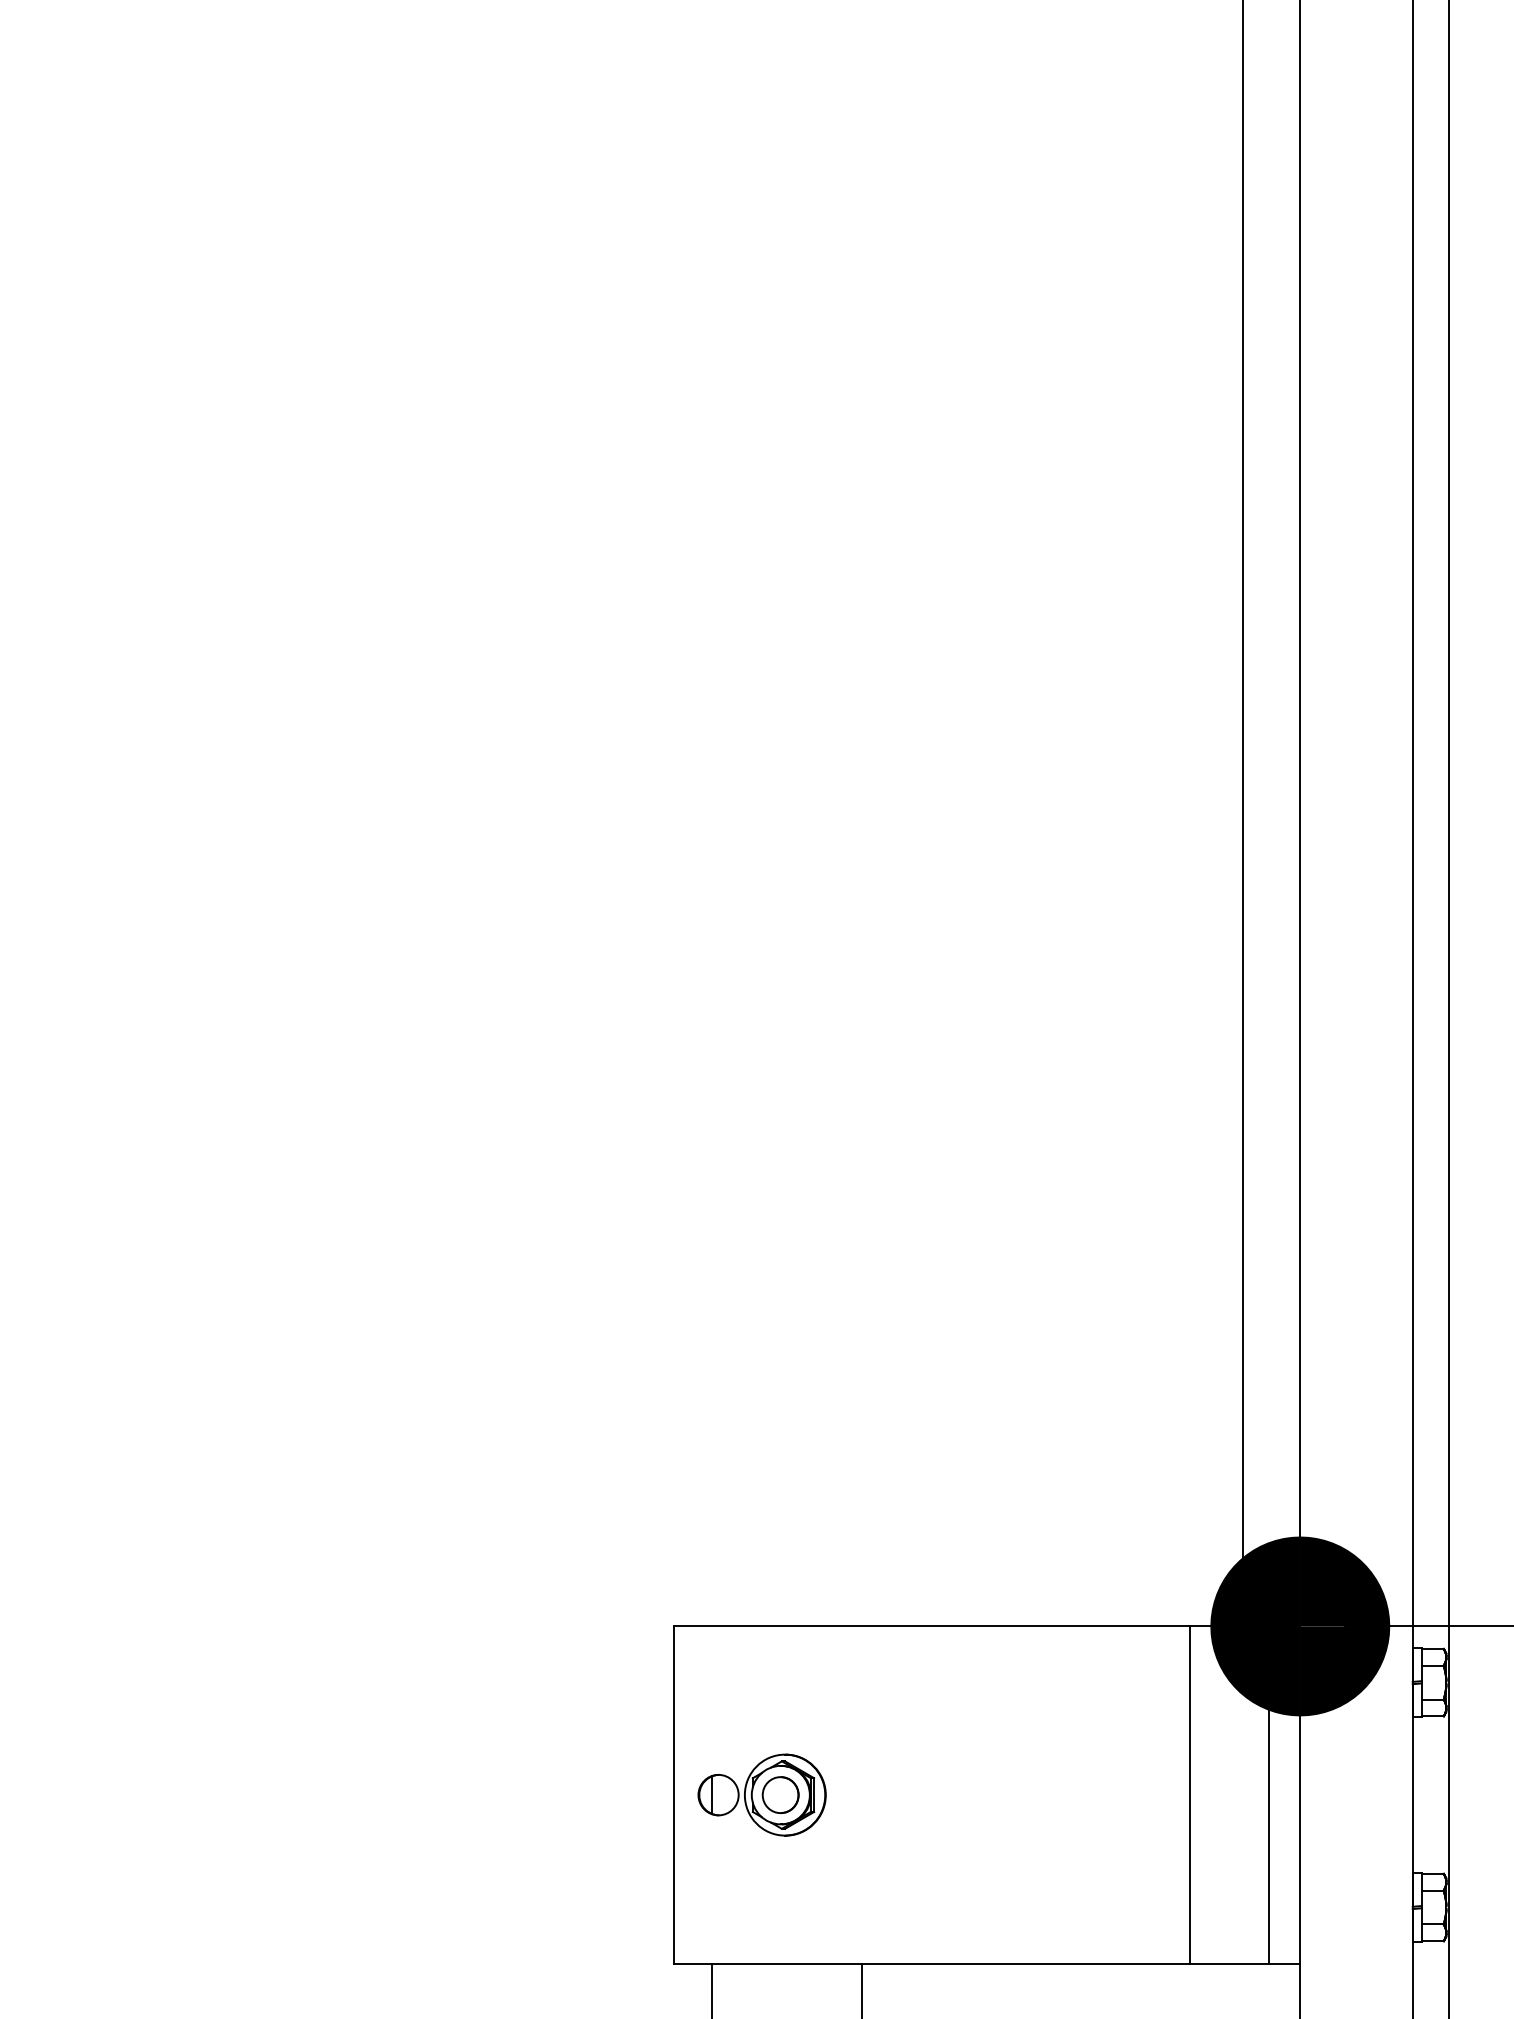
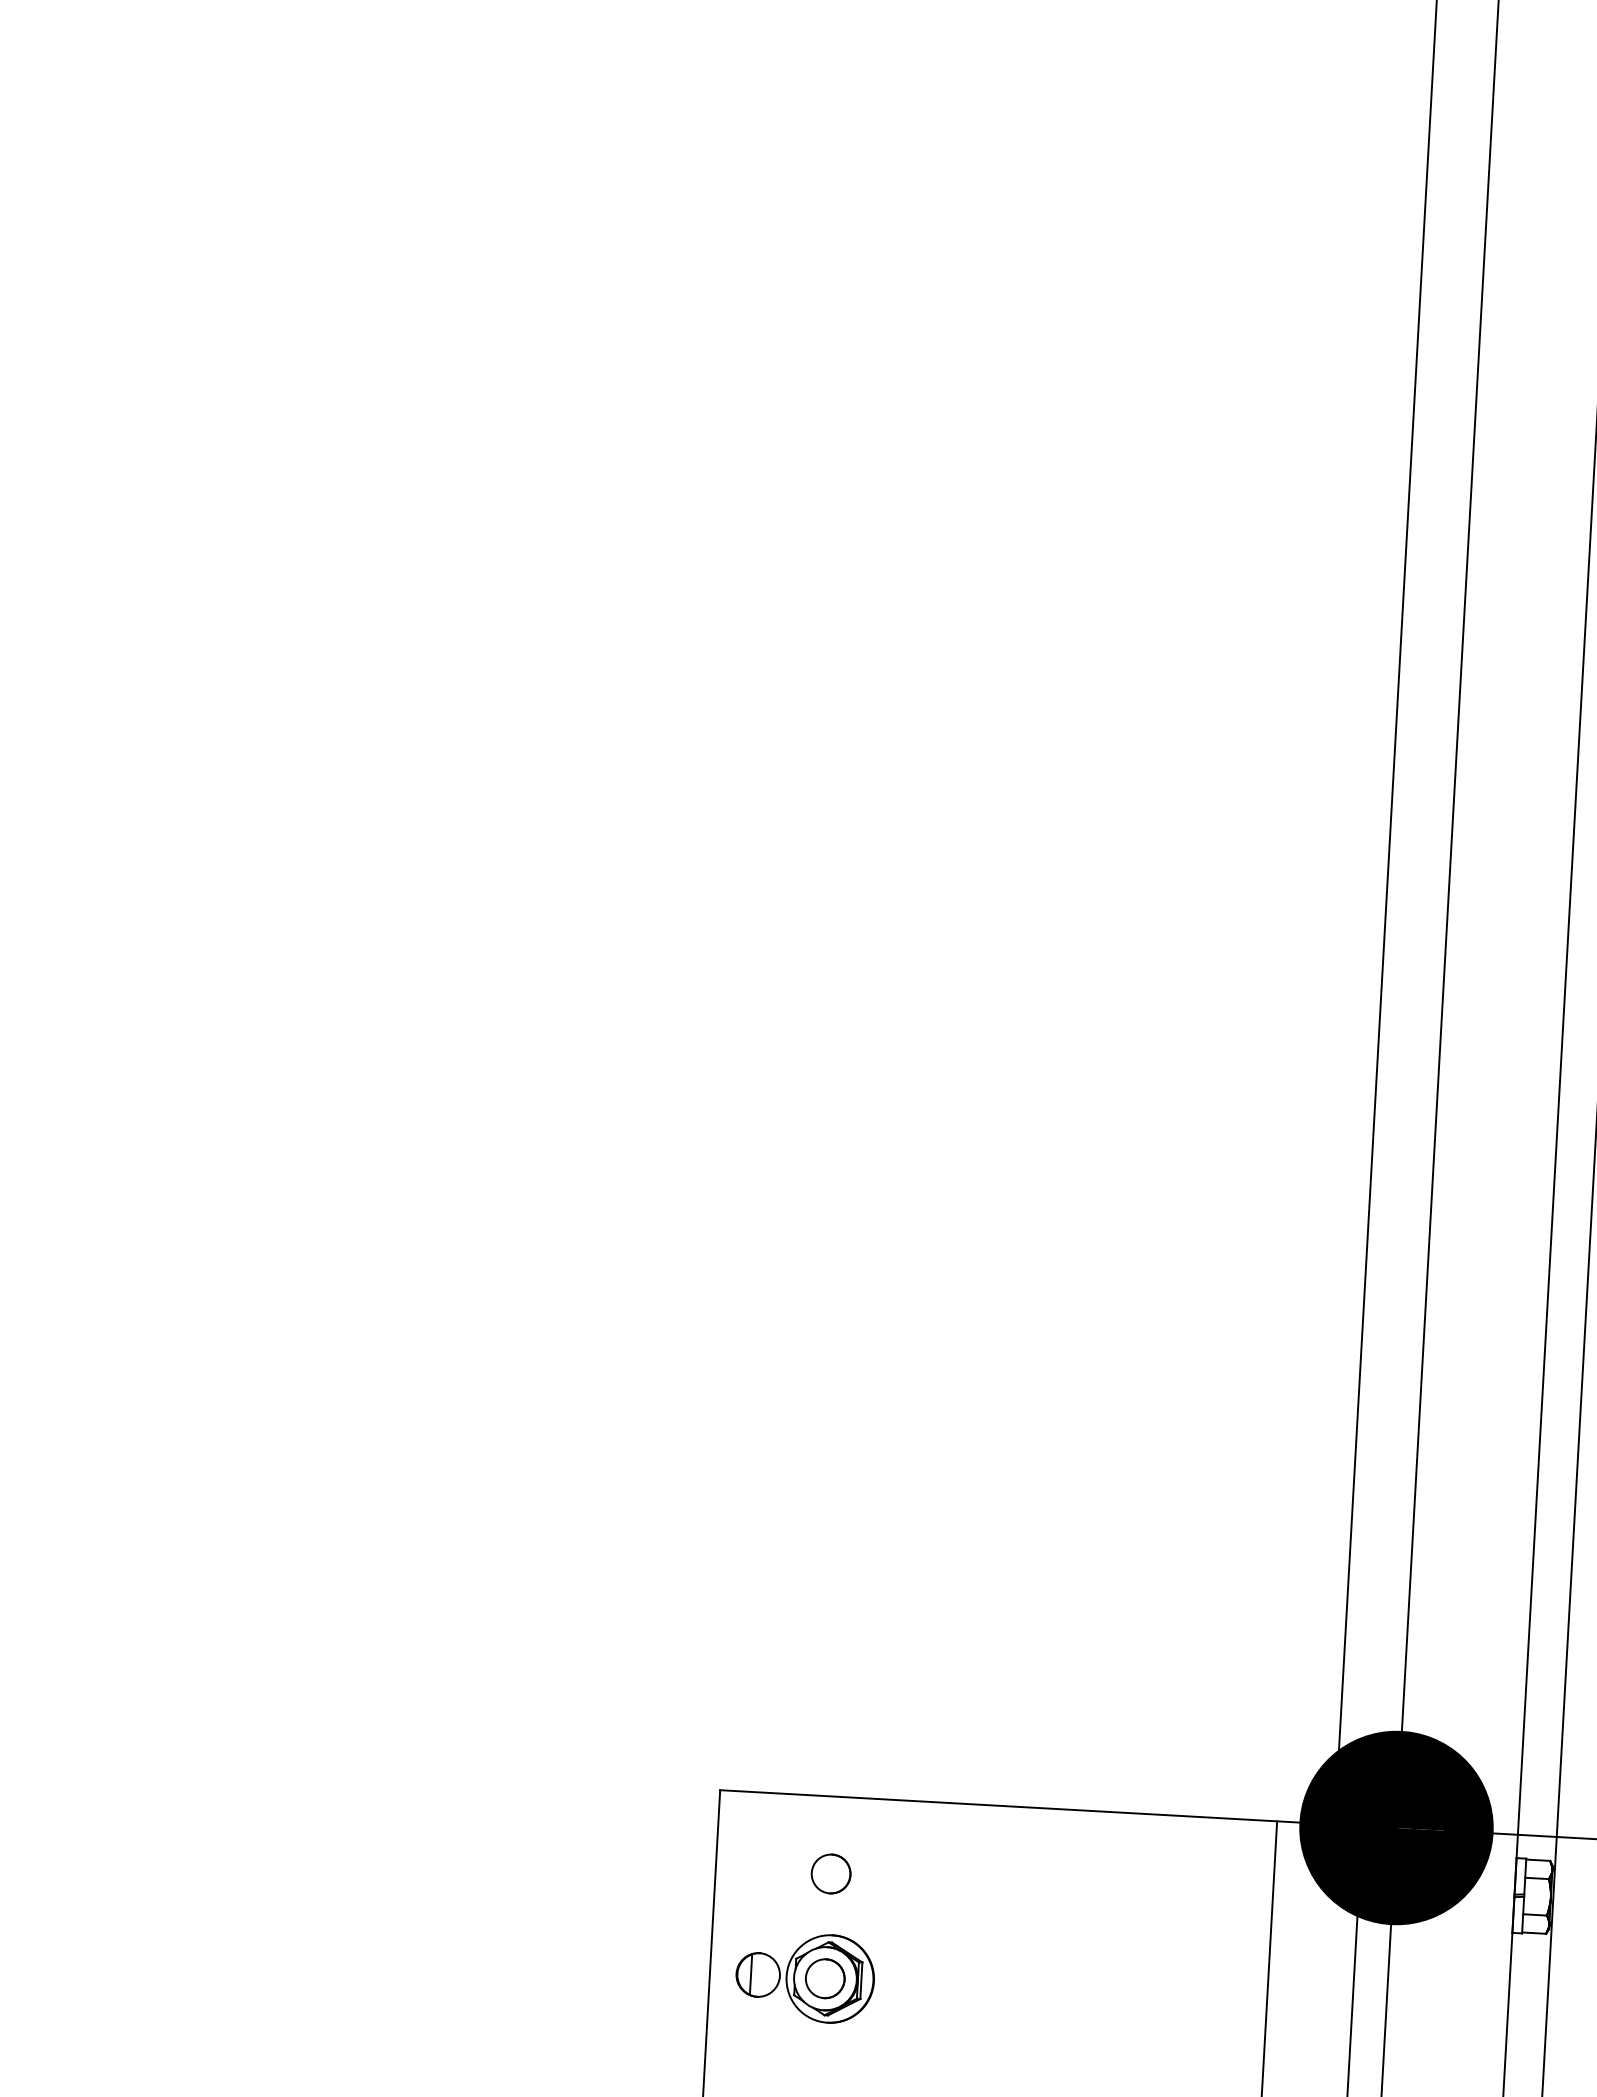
part: (780, 1697) -> (830, 1873), added

